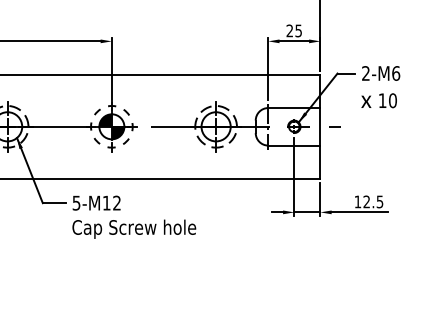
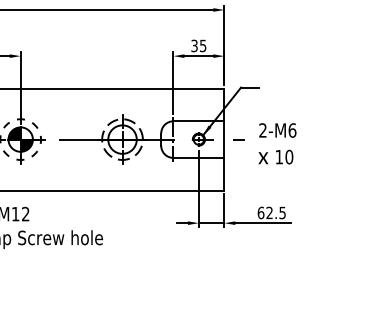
text: (289, 31) -> (194, 46), 25 -> 35
text: (380, 87) -> (277, 144), moved
text: (357, 201) -> (260, 212), 12.5 -> 62.5

